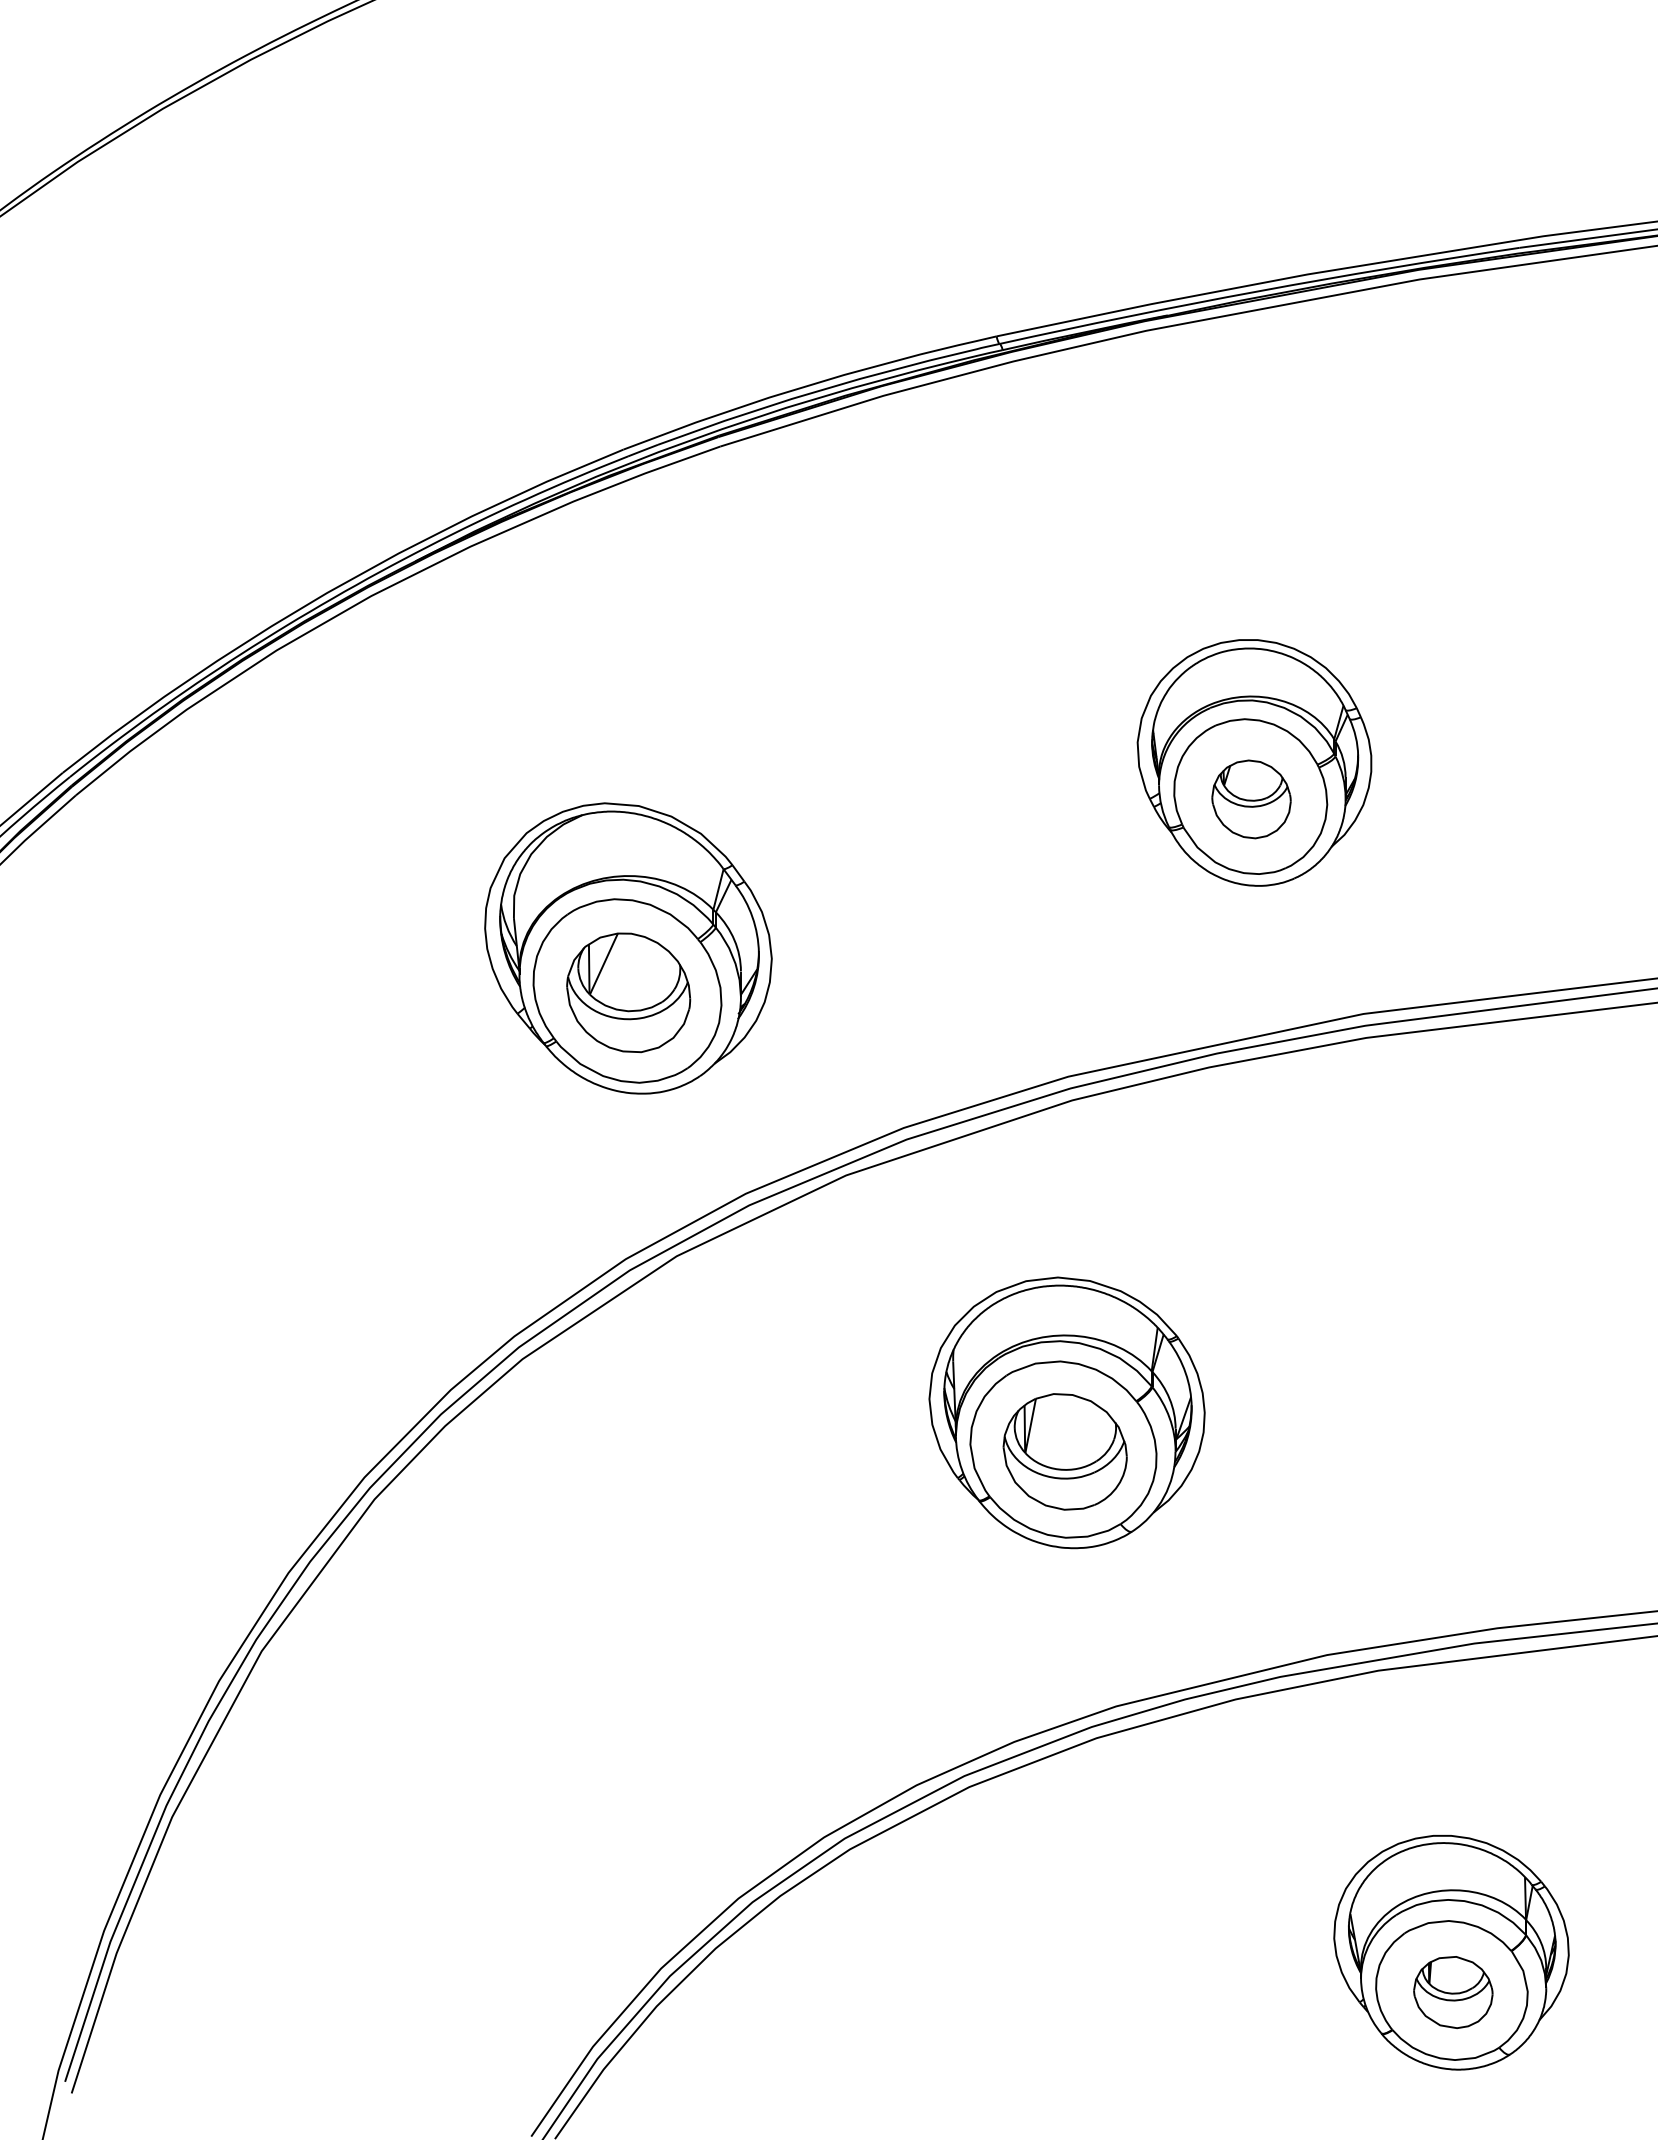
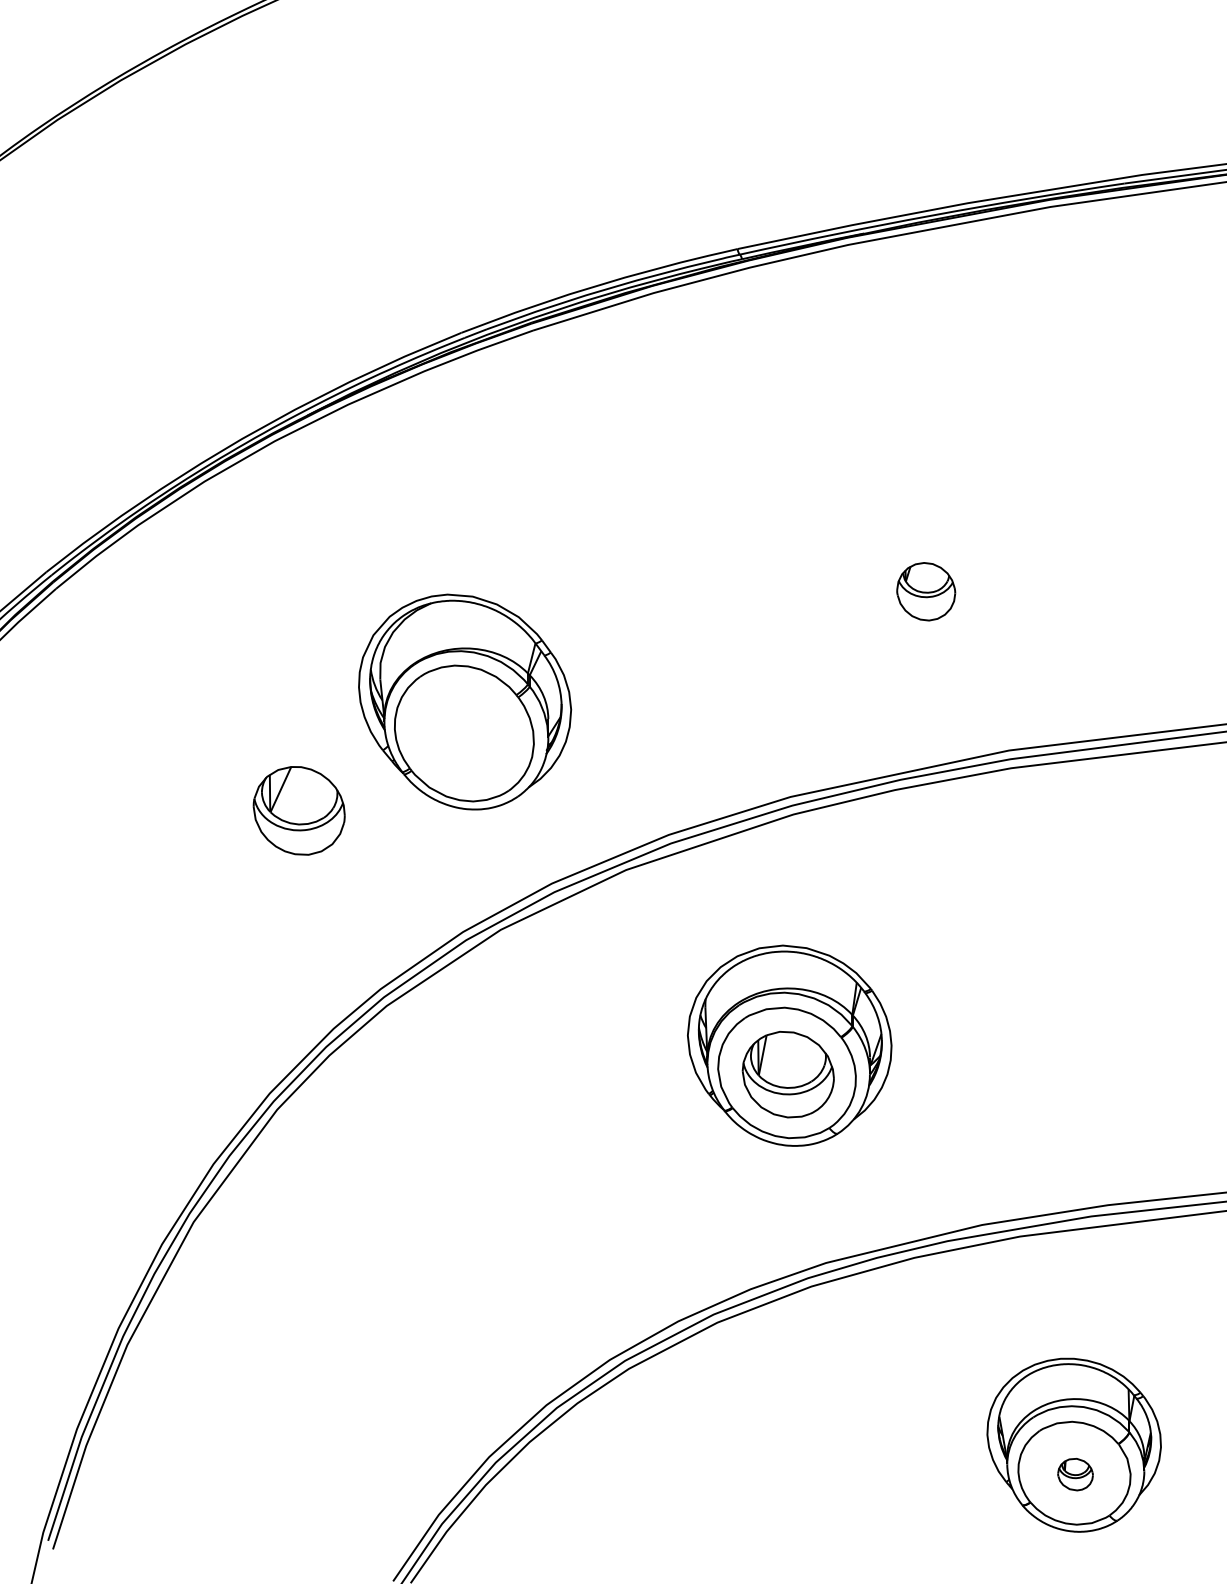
part: (1254, 762) -> (928, 564), removed
part: (627, 992) -> (298, 810), moved
part: (1453, 1992) -> (1075, 1474), size x0.6

